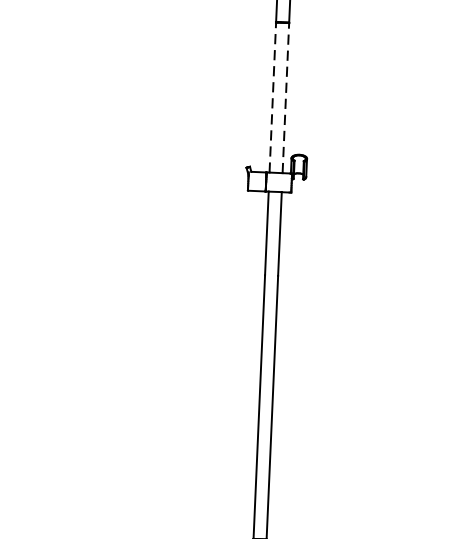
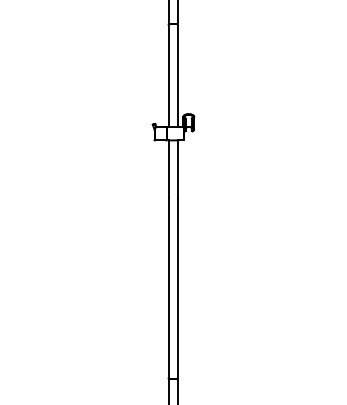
line: (272, 96) -> (168, 75), dashed -> solid
line: (285, 97) -> (177, 75), dashed -> solid

